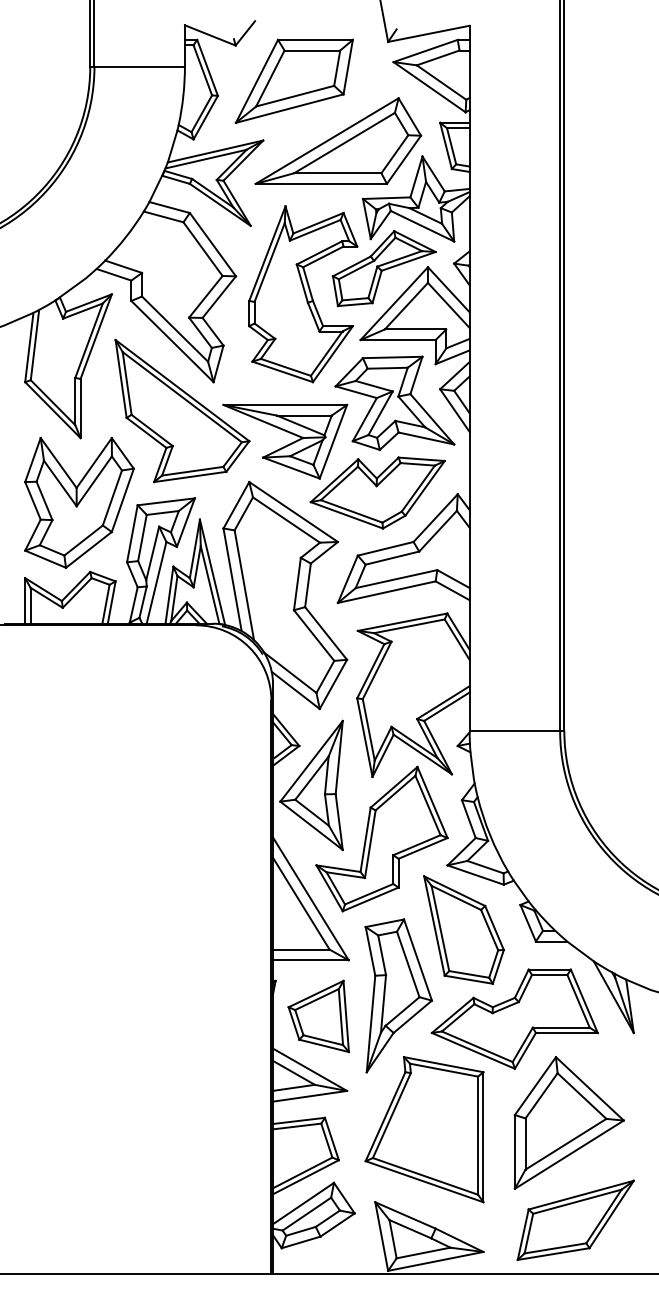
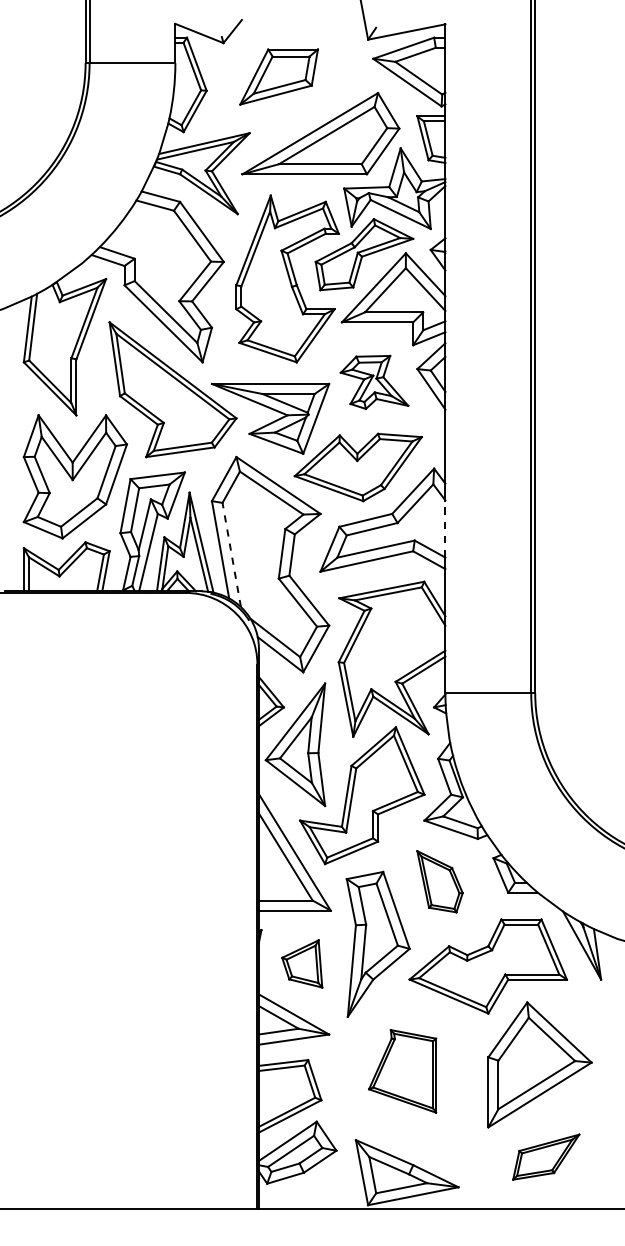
part: (293, 80) -> (278, 76), size x0.7
part: (394, 403) -> (374, 382), size x0.6
line: (469, 558) -> (445, 529), solid -> dashed
line: (244, 584) -> (231, 554), solid -> dashed
part: (463, 929) -> (439, 881), size x0.6
part: (317, 1016) -> (301, 963), size x0.7
part: (424, 1129) -> (402, 1071), size x0.6
part: (576, 1219) -> (546, 1156), size x0.6

